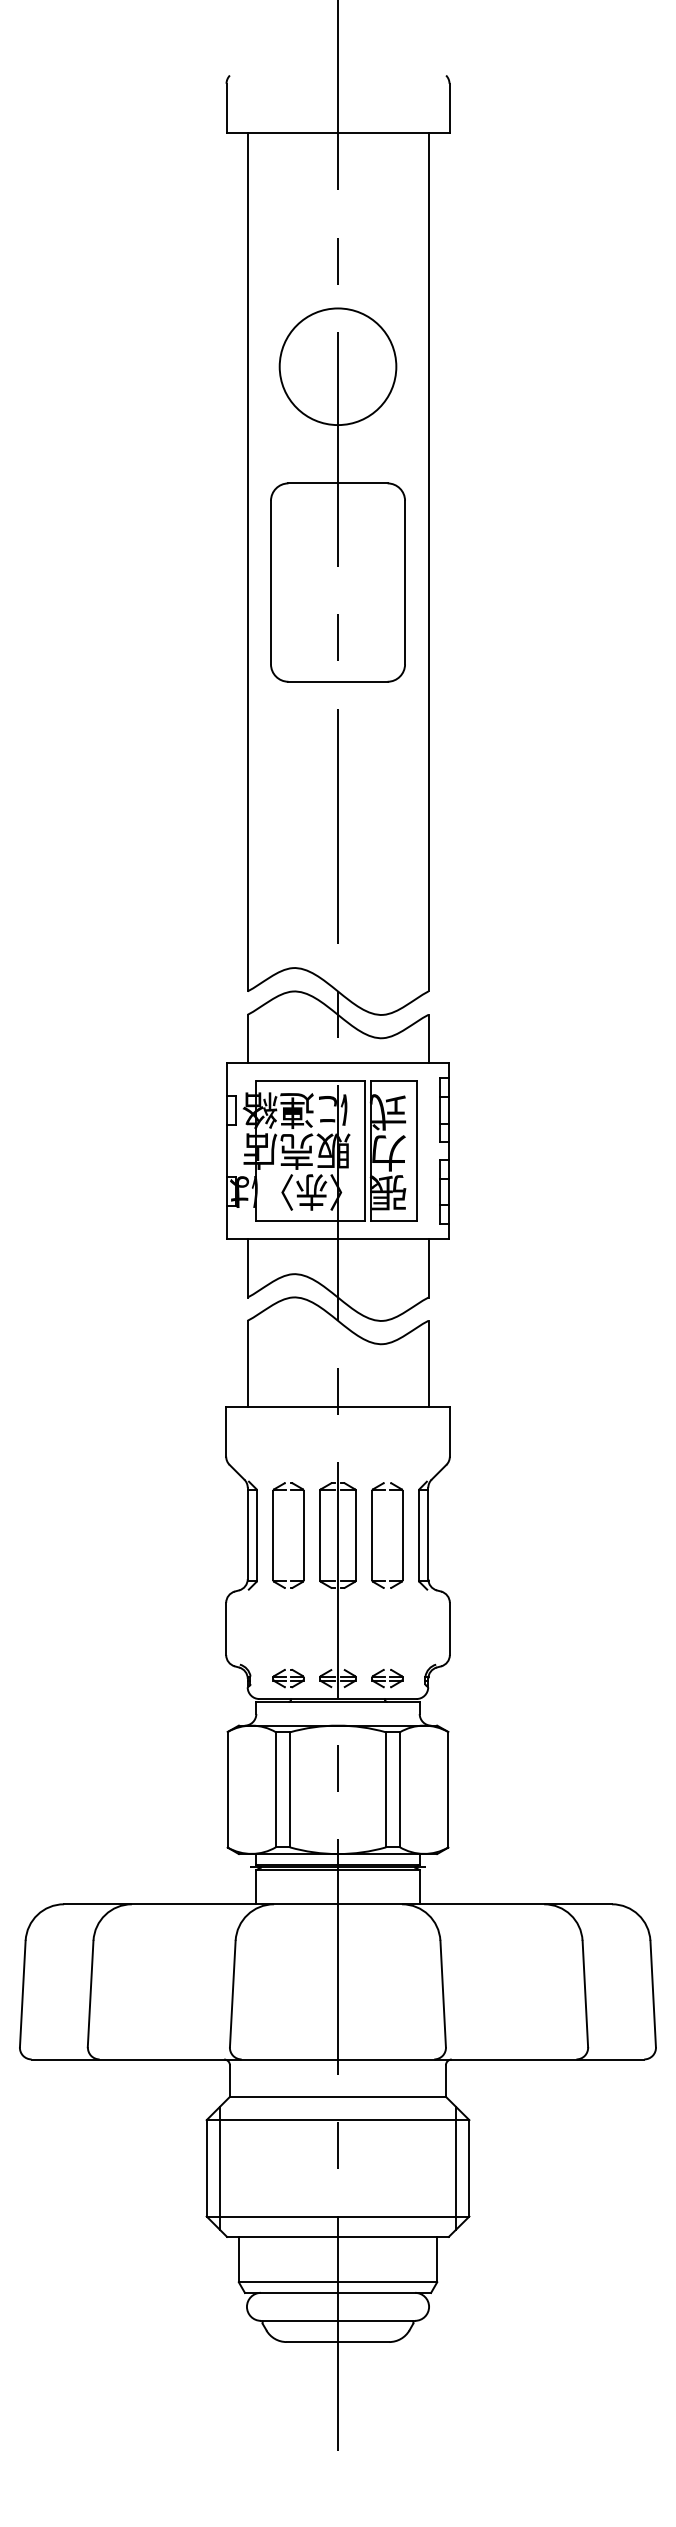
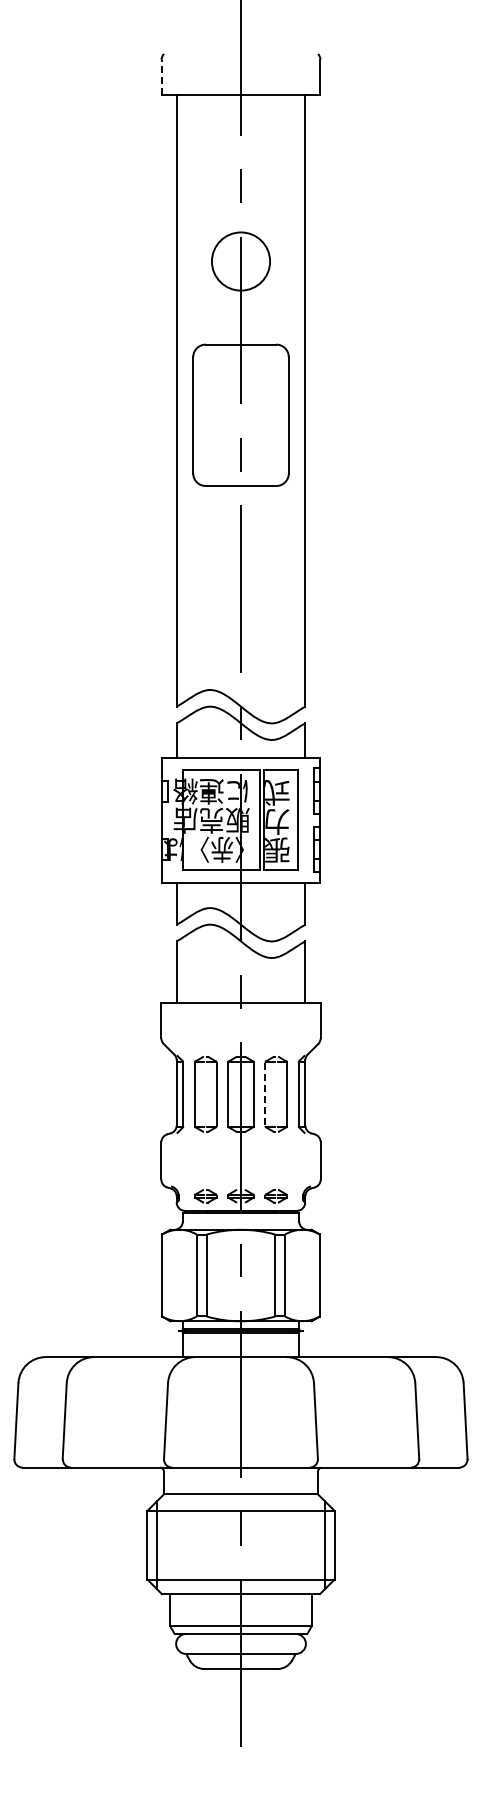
line: (226, 108) -> (161, 77), solid -> dashed
circle: (337, 366) -> (240, 261), size x0.7
line: (372, 1535) -> (265, 1094), solid -> dashed

